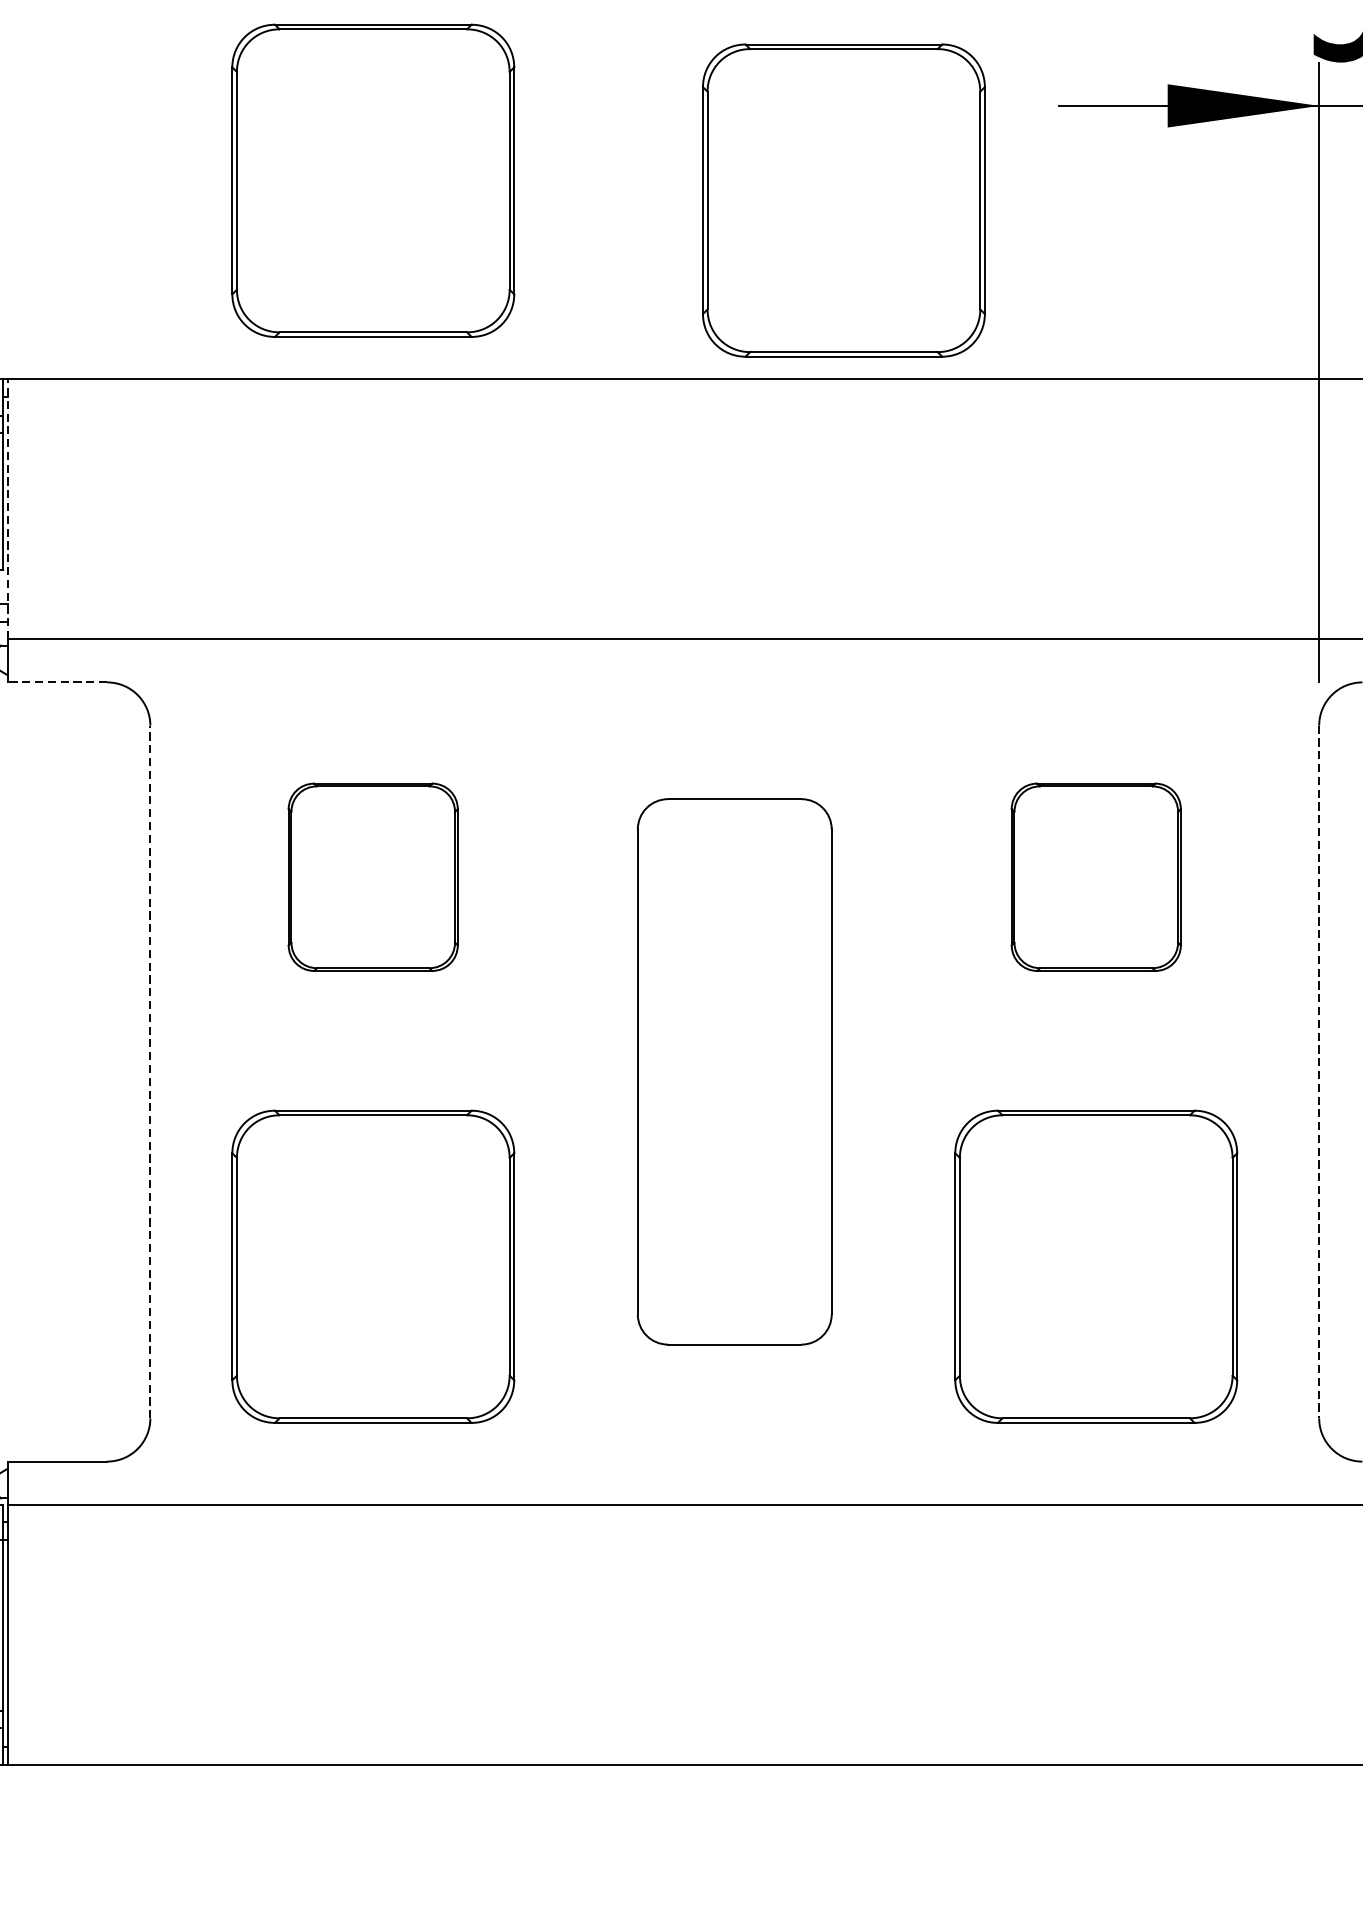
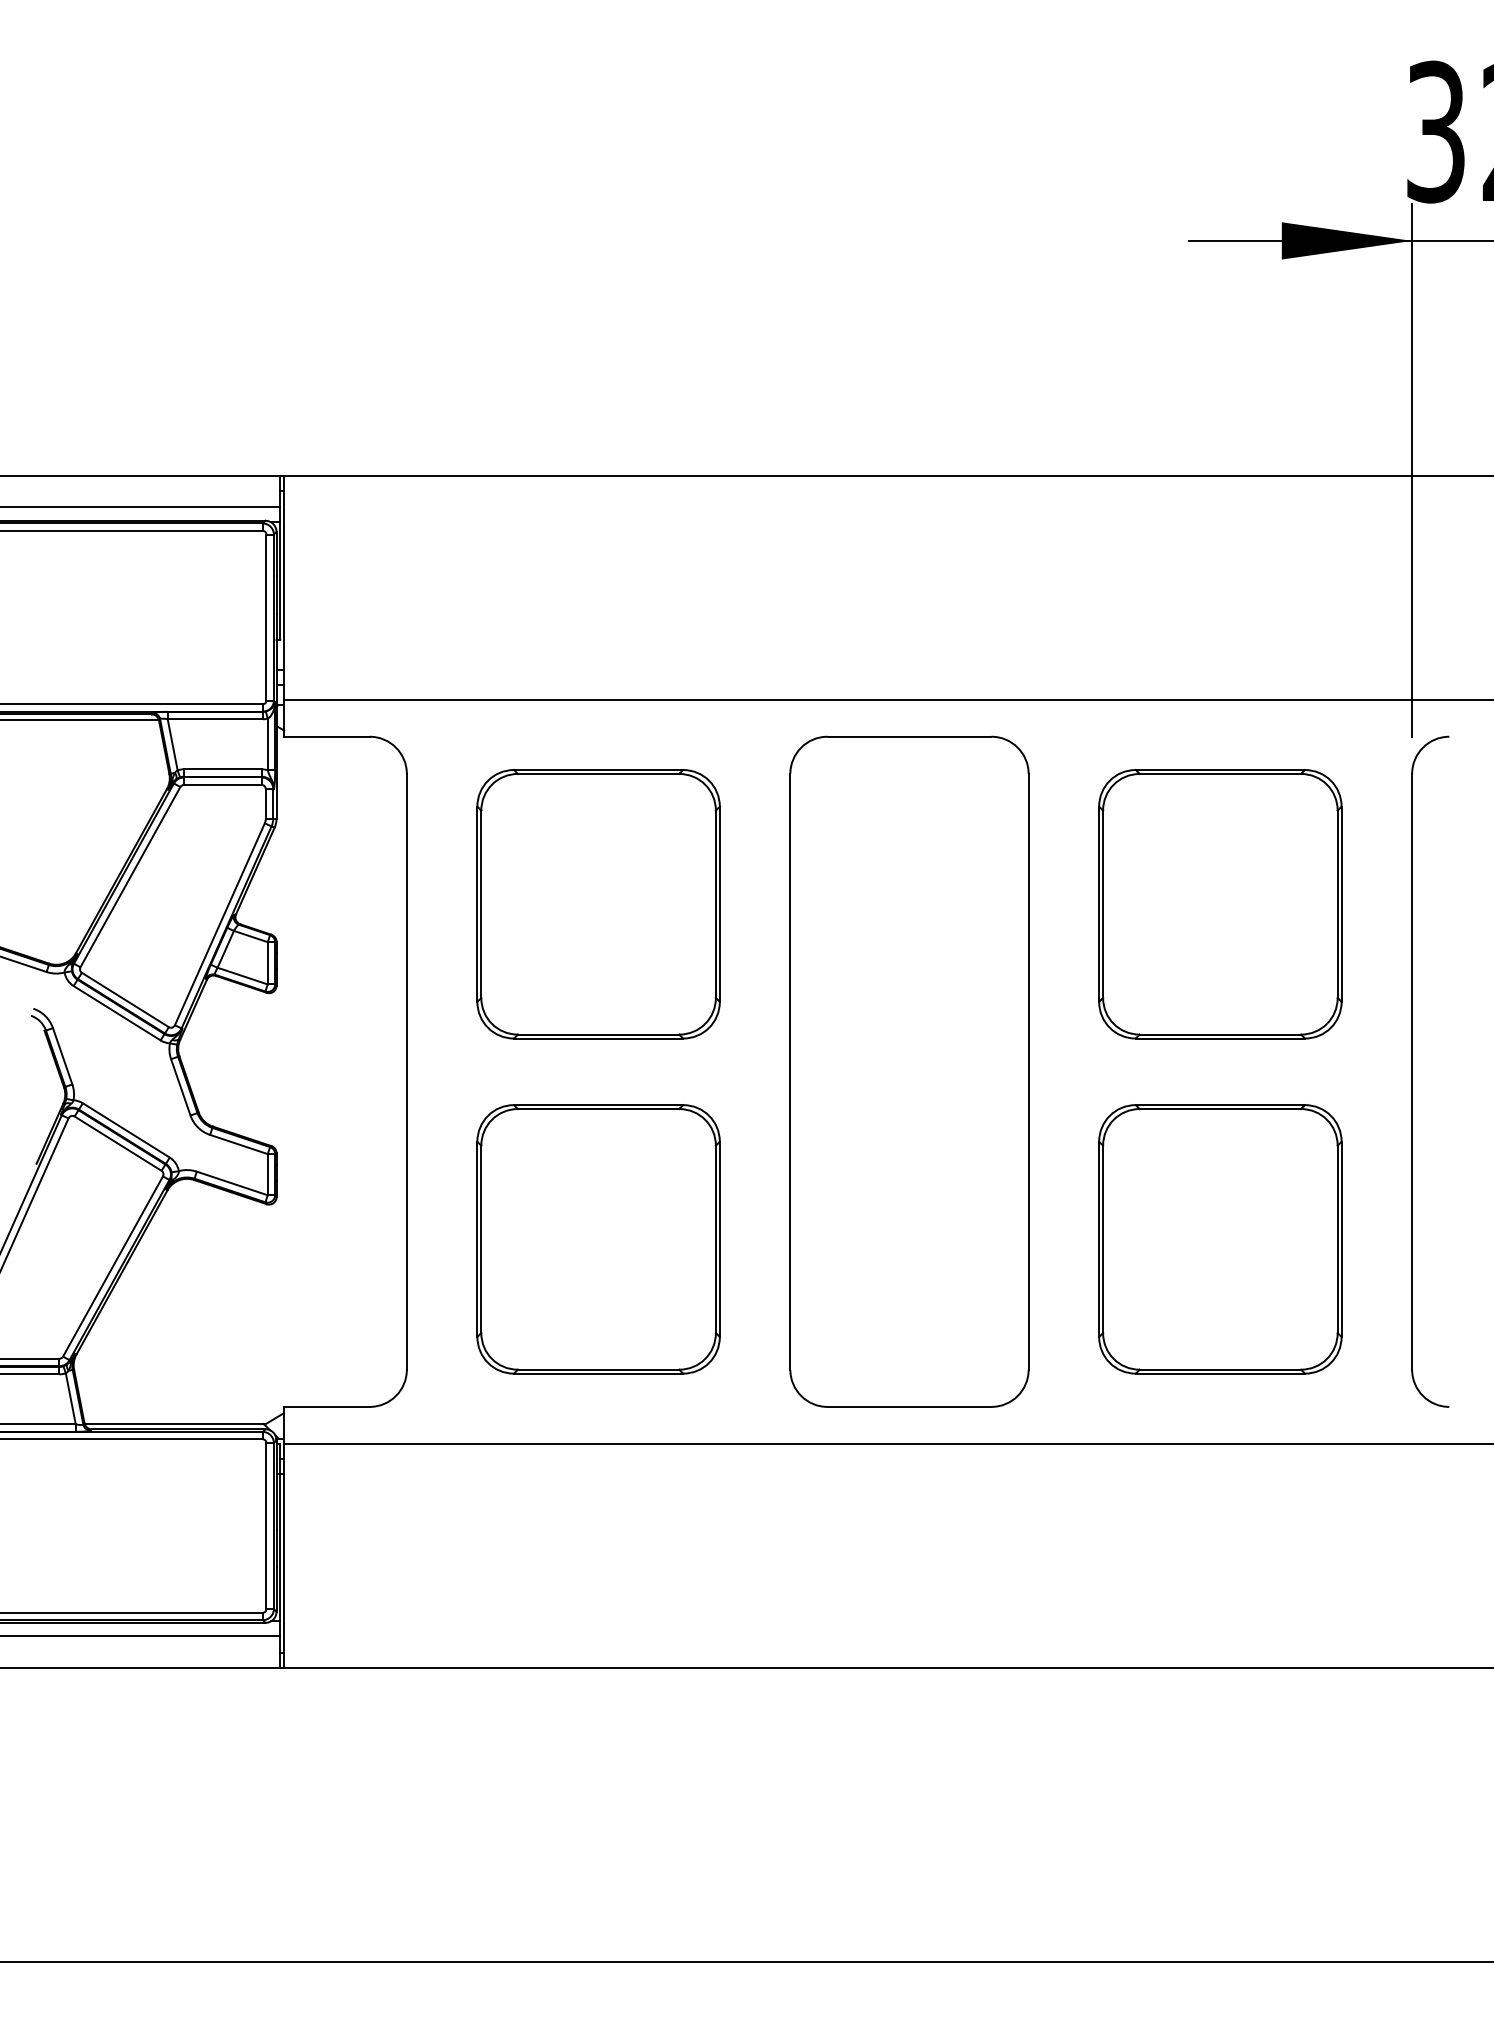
part: (373, 180) -> (598, 305), removed
part: (844, 200) -> (1003, 322), removed
line: (8, 508) -> (284, 587), dashed -> solid
line: (56, 682) -> (326, 736), dashed -> solid
part: (373, 877) -> (598, 904), size x1.67
part: (1096, 877) -> (1220, 904), size x1.67
line: (149, 1071) -> (406, 1071), dashed -> solid
part: (734, 1071) -> (909, 1071), size x1.43
line: (1319, 1071) -> (1412, 1071), dashed -> solid

